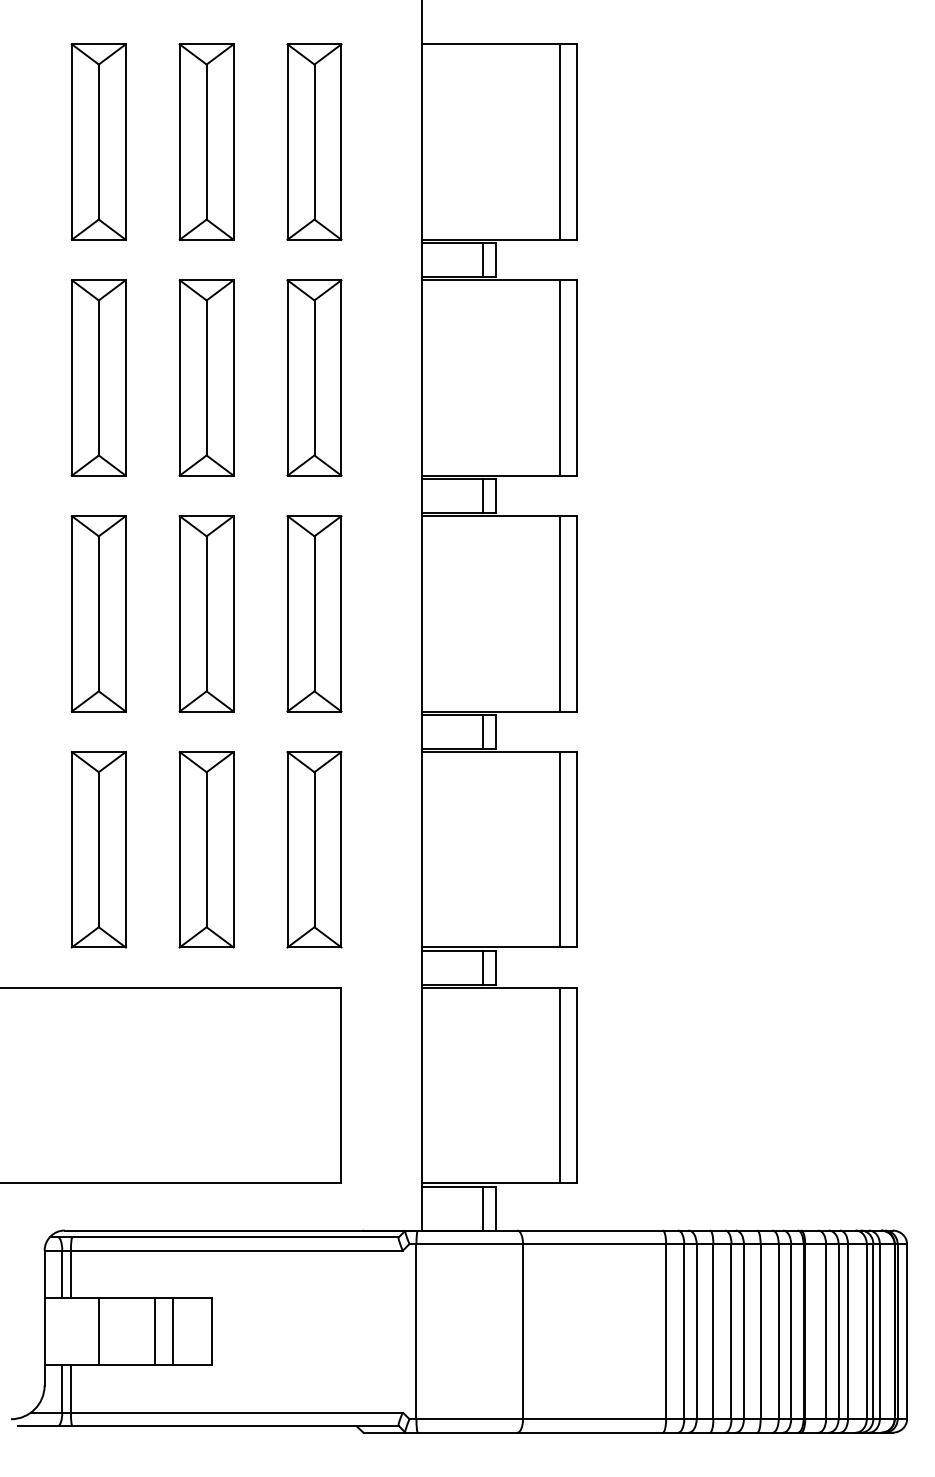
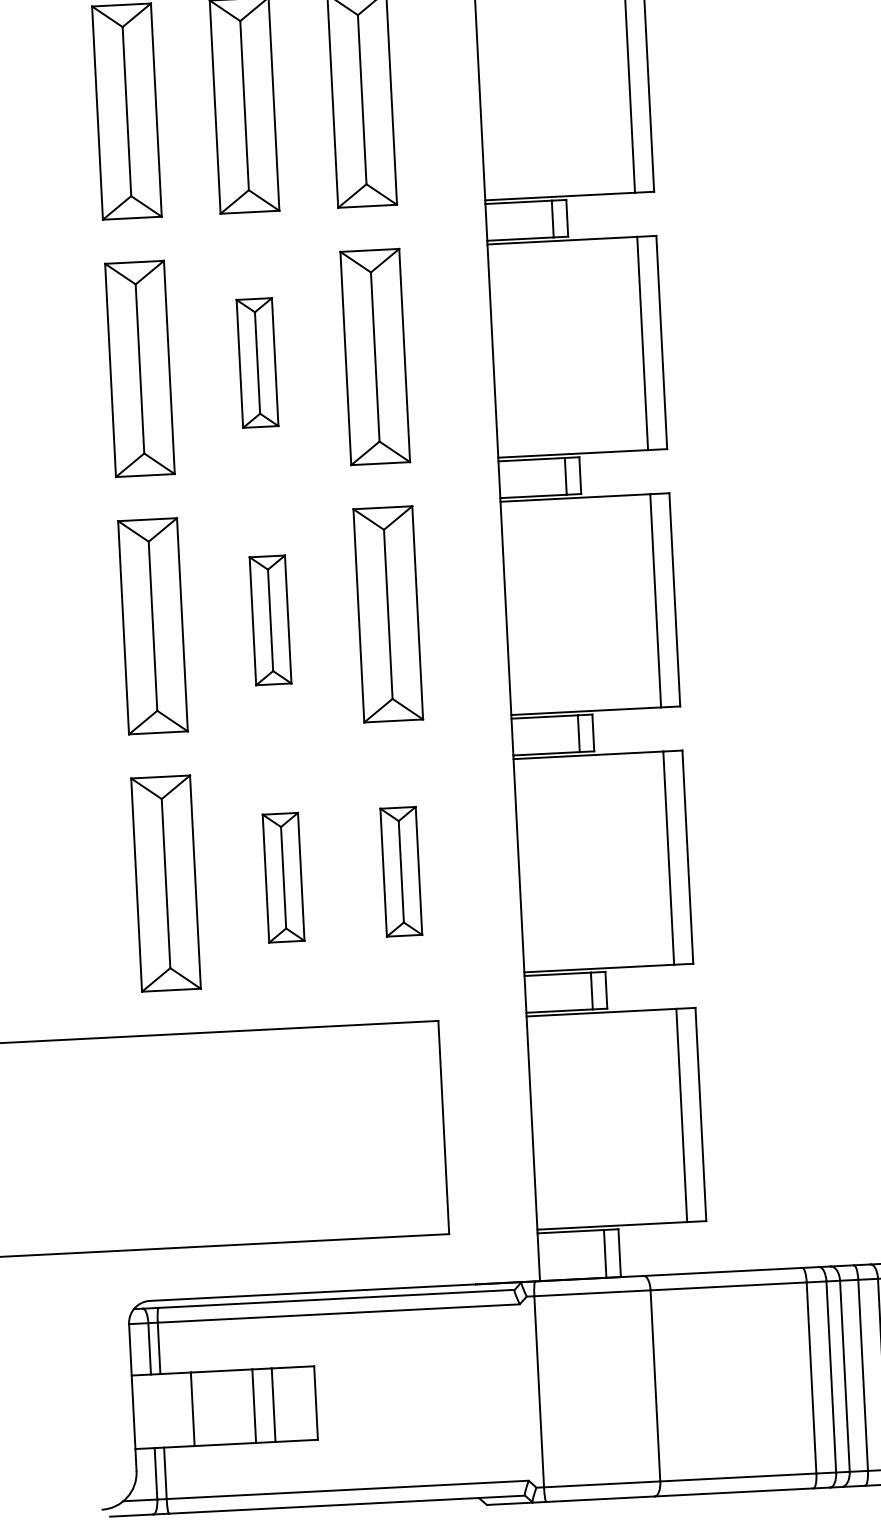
part: (206, 377) -> (257, 362), size x0.6
part: (206, 613) -> (270, 619), size x0.6
part: (206, 849) -> (283, 877), size x0.6
part: (314, 849) -> (401, 871), size x0.6

